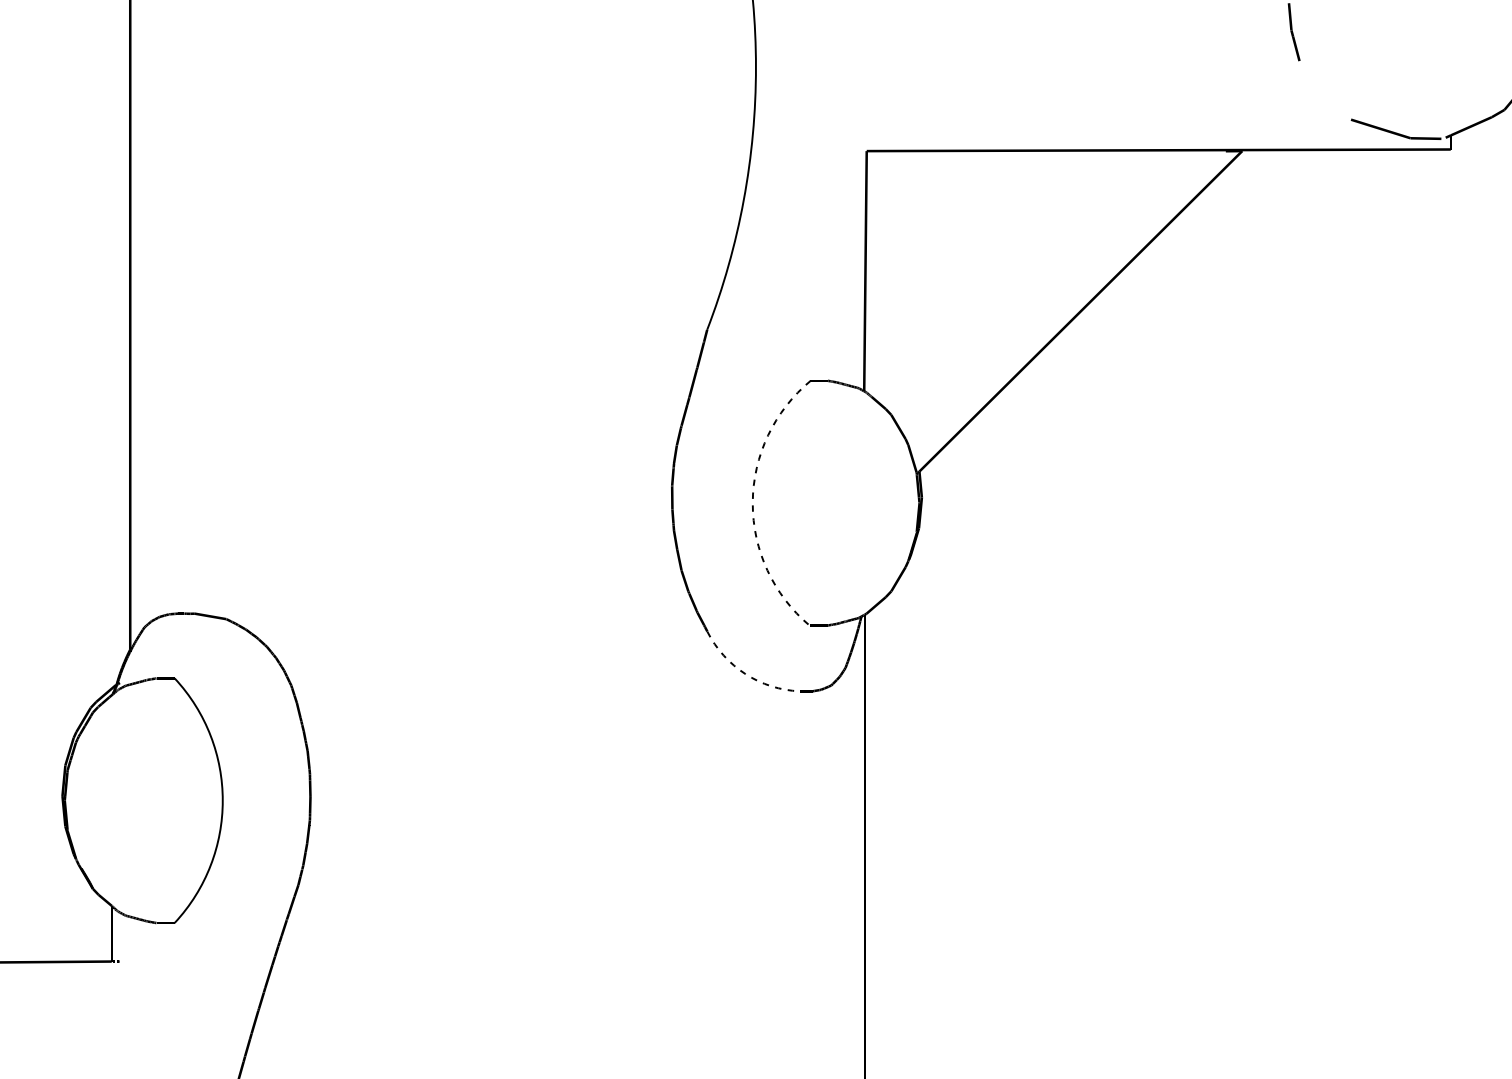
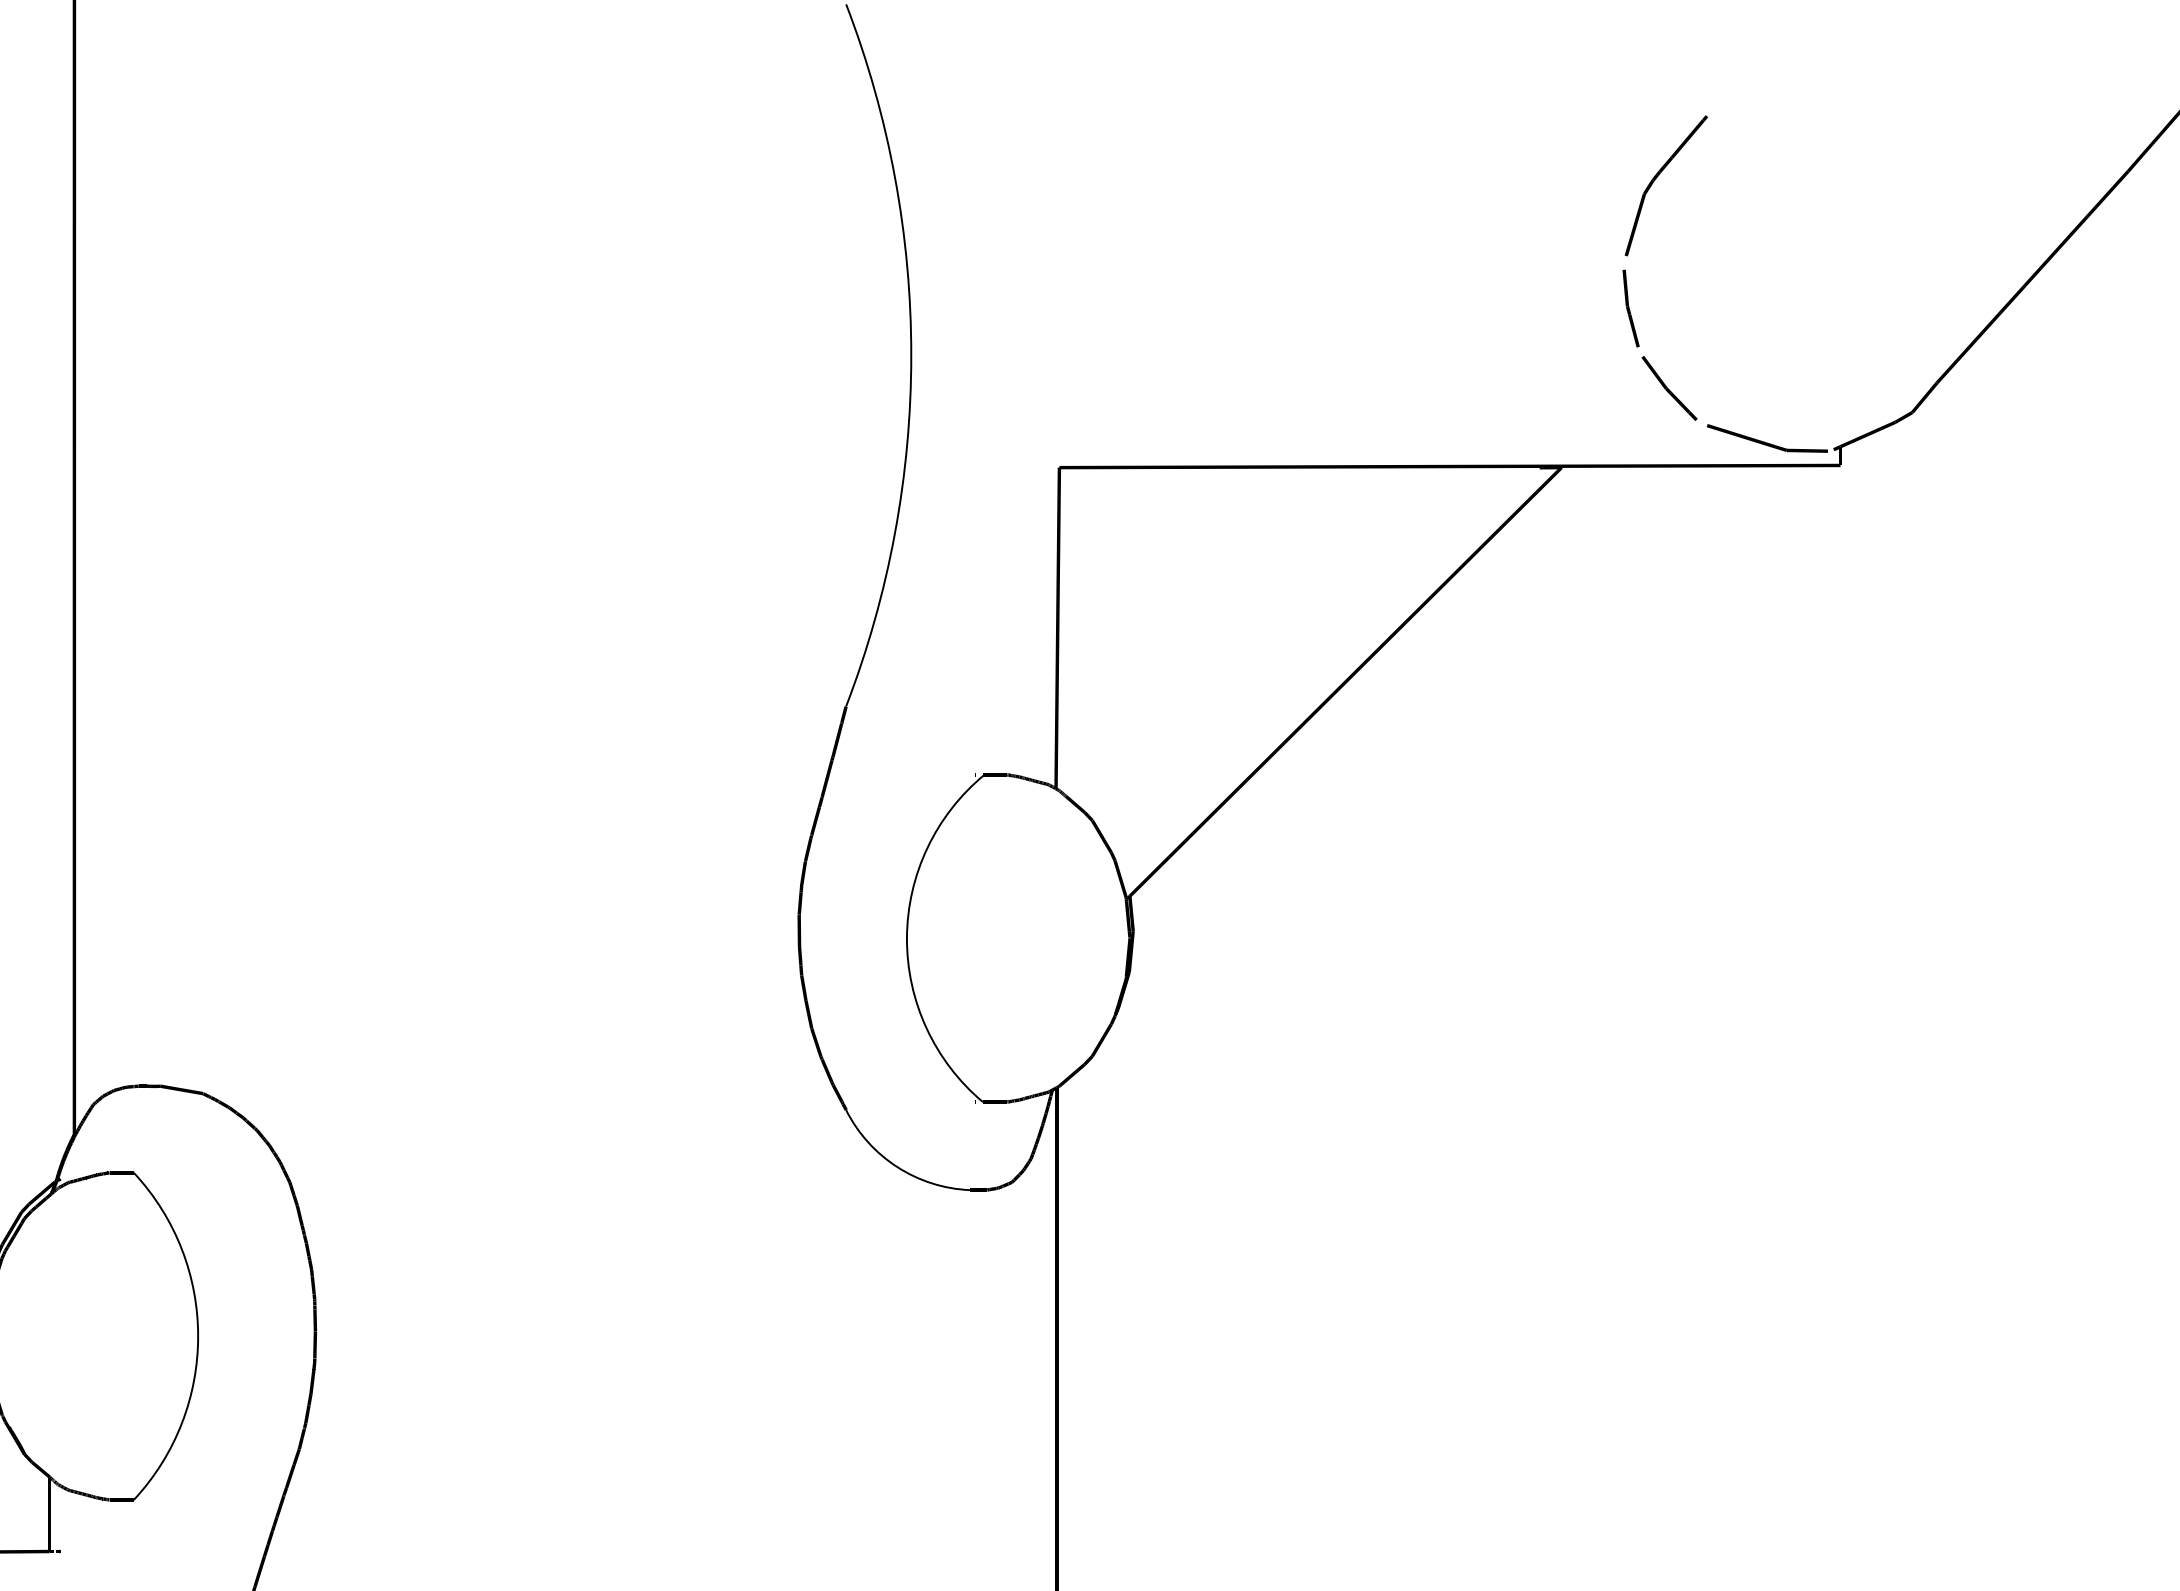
part: (1322, 91) -> (1669, 388), added
arc: (752, 503) -> (906, 938), dashed -> solid
arc: (745, 674) -> (897, 1167), dashed -> solid

